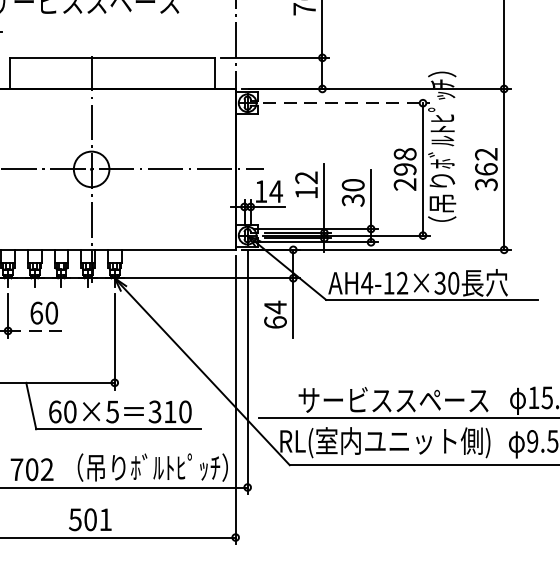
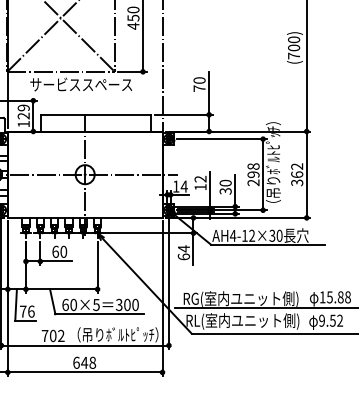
line: (347, 103) -> (222, 139), dashed -> solid
line: (38, 331) -> (56, 261), dashed -> solid
text: (380, 399) -> (240, 298), サービススペース -> RG(室内ユニット側)
text: (170, 411) -> (127, 304), 310 -> 300
text: (90, 519) -> (84, 362), 501 -> 648

